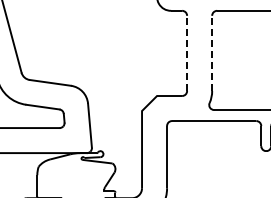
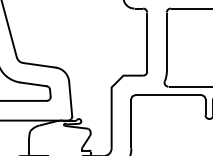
line: (187, 53) -> (147, 42), dashed -> solid
line: (212, 53) -> (167, 42), dashed -> solid

